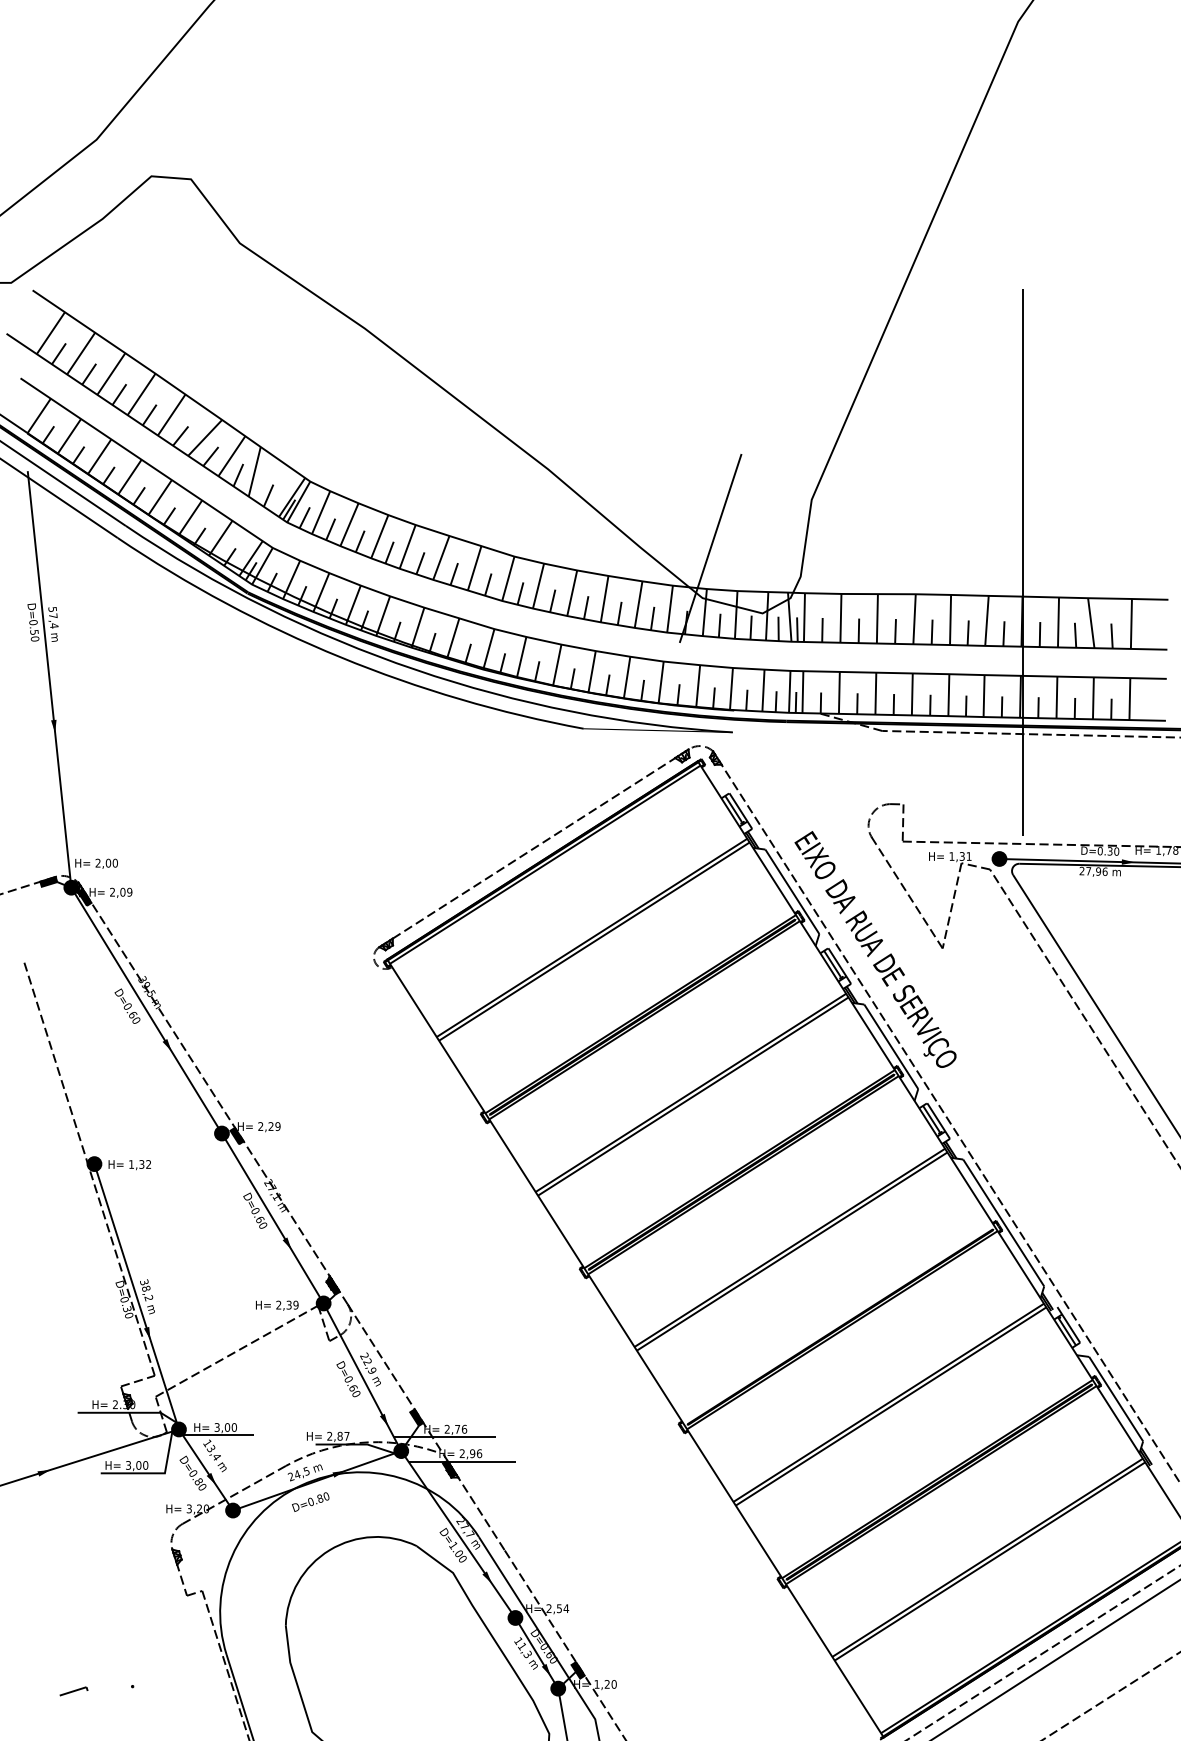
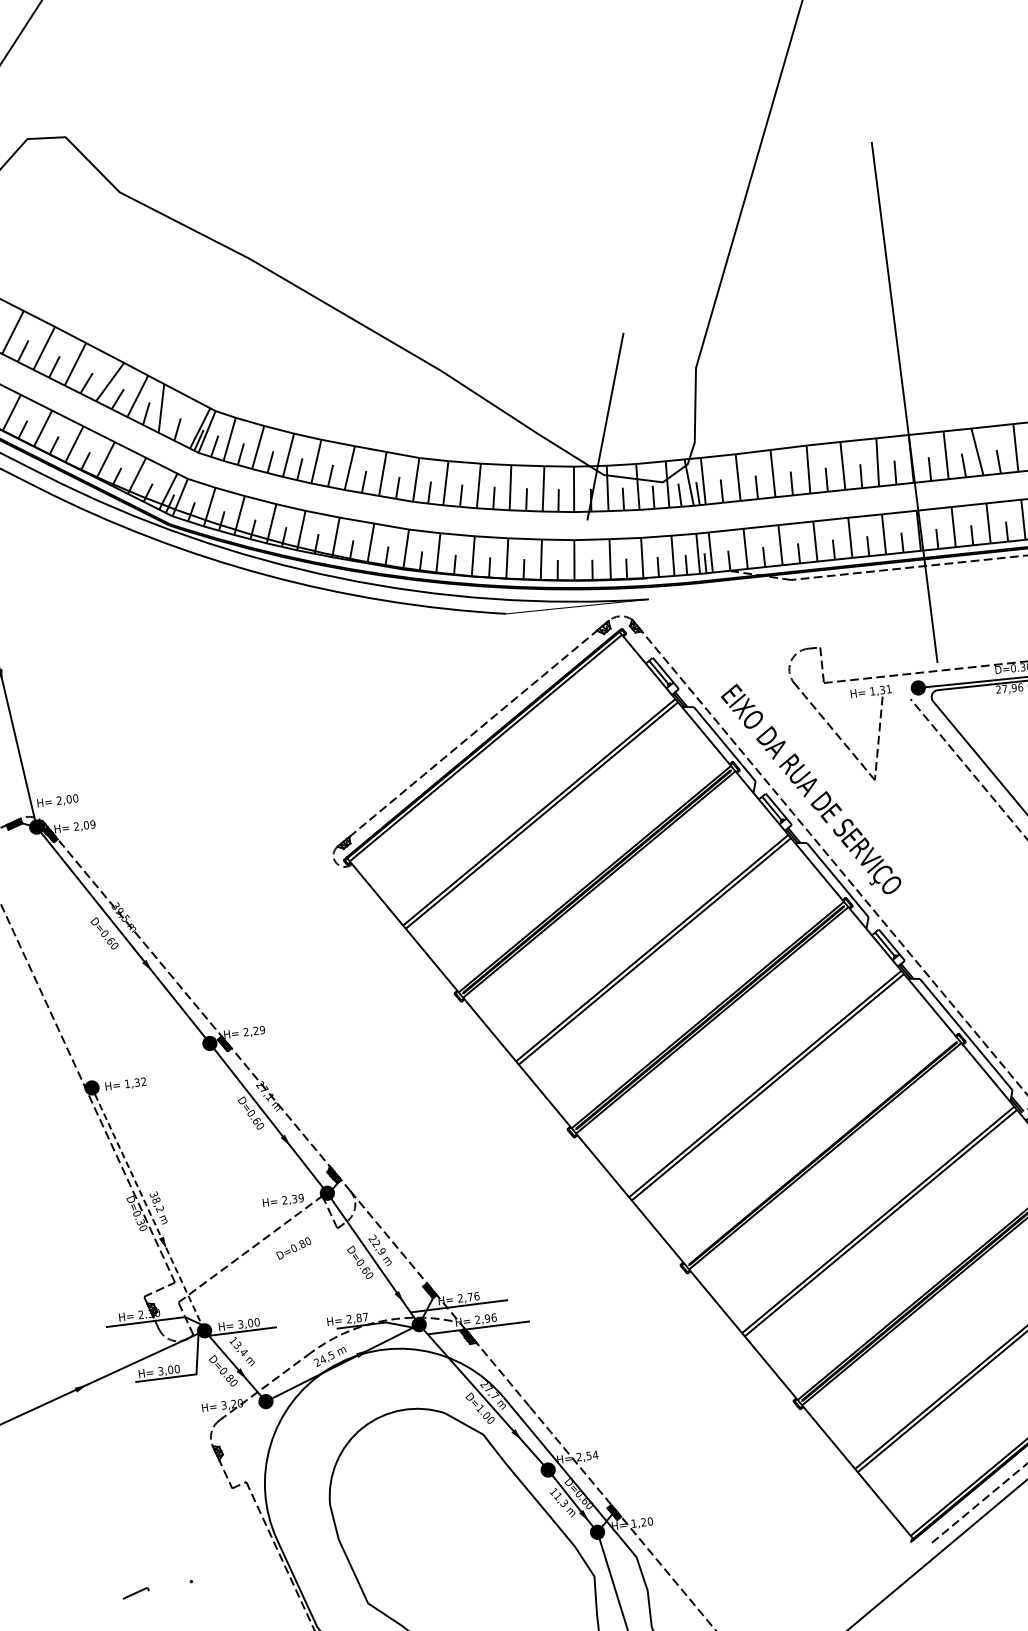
line: (975, 866) -> (896, 698), removed
line: (136, 1296) -> (148, 1209), solid -> dashed
text: (310, 1501) -> (293, 1247), moved

